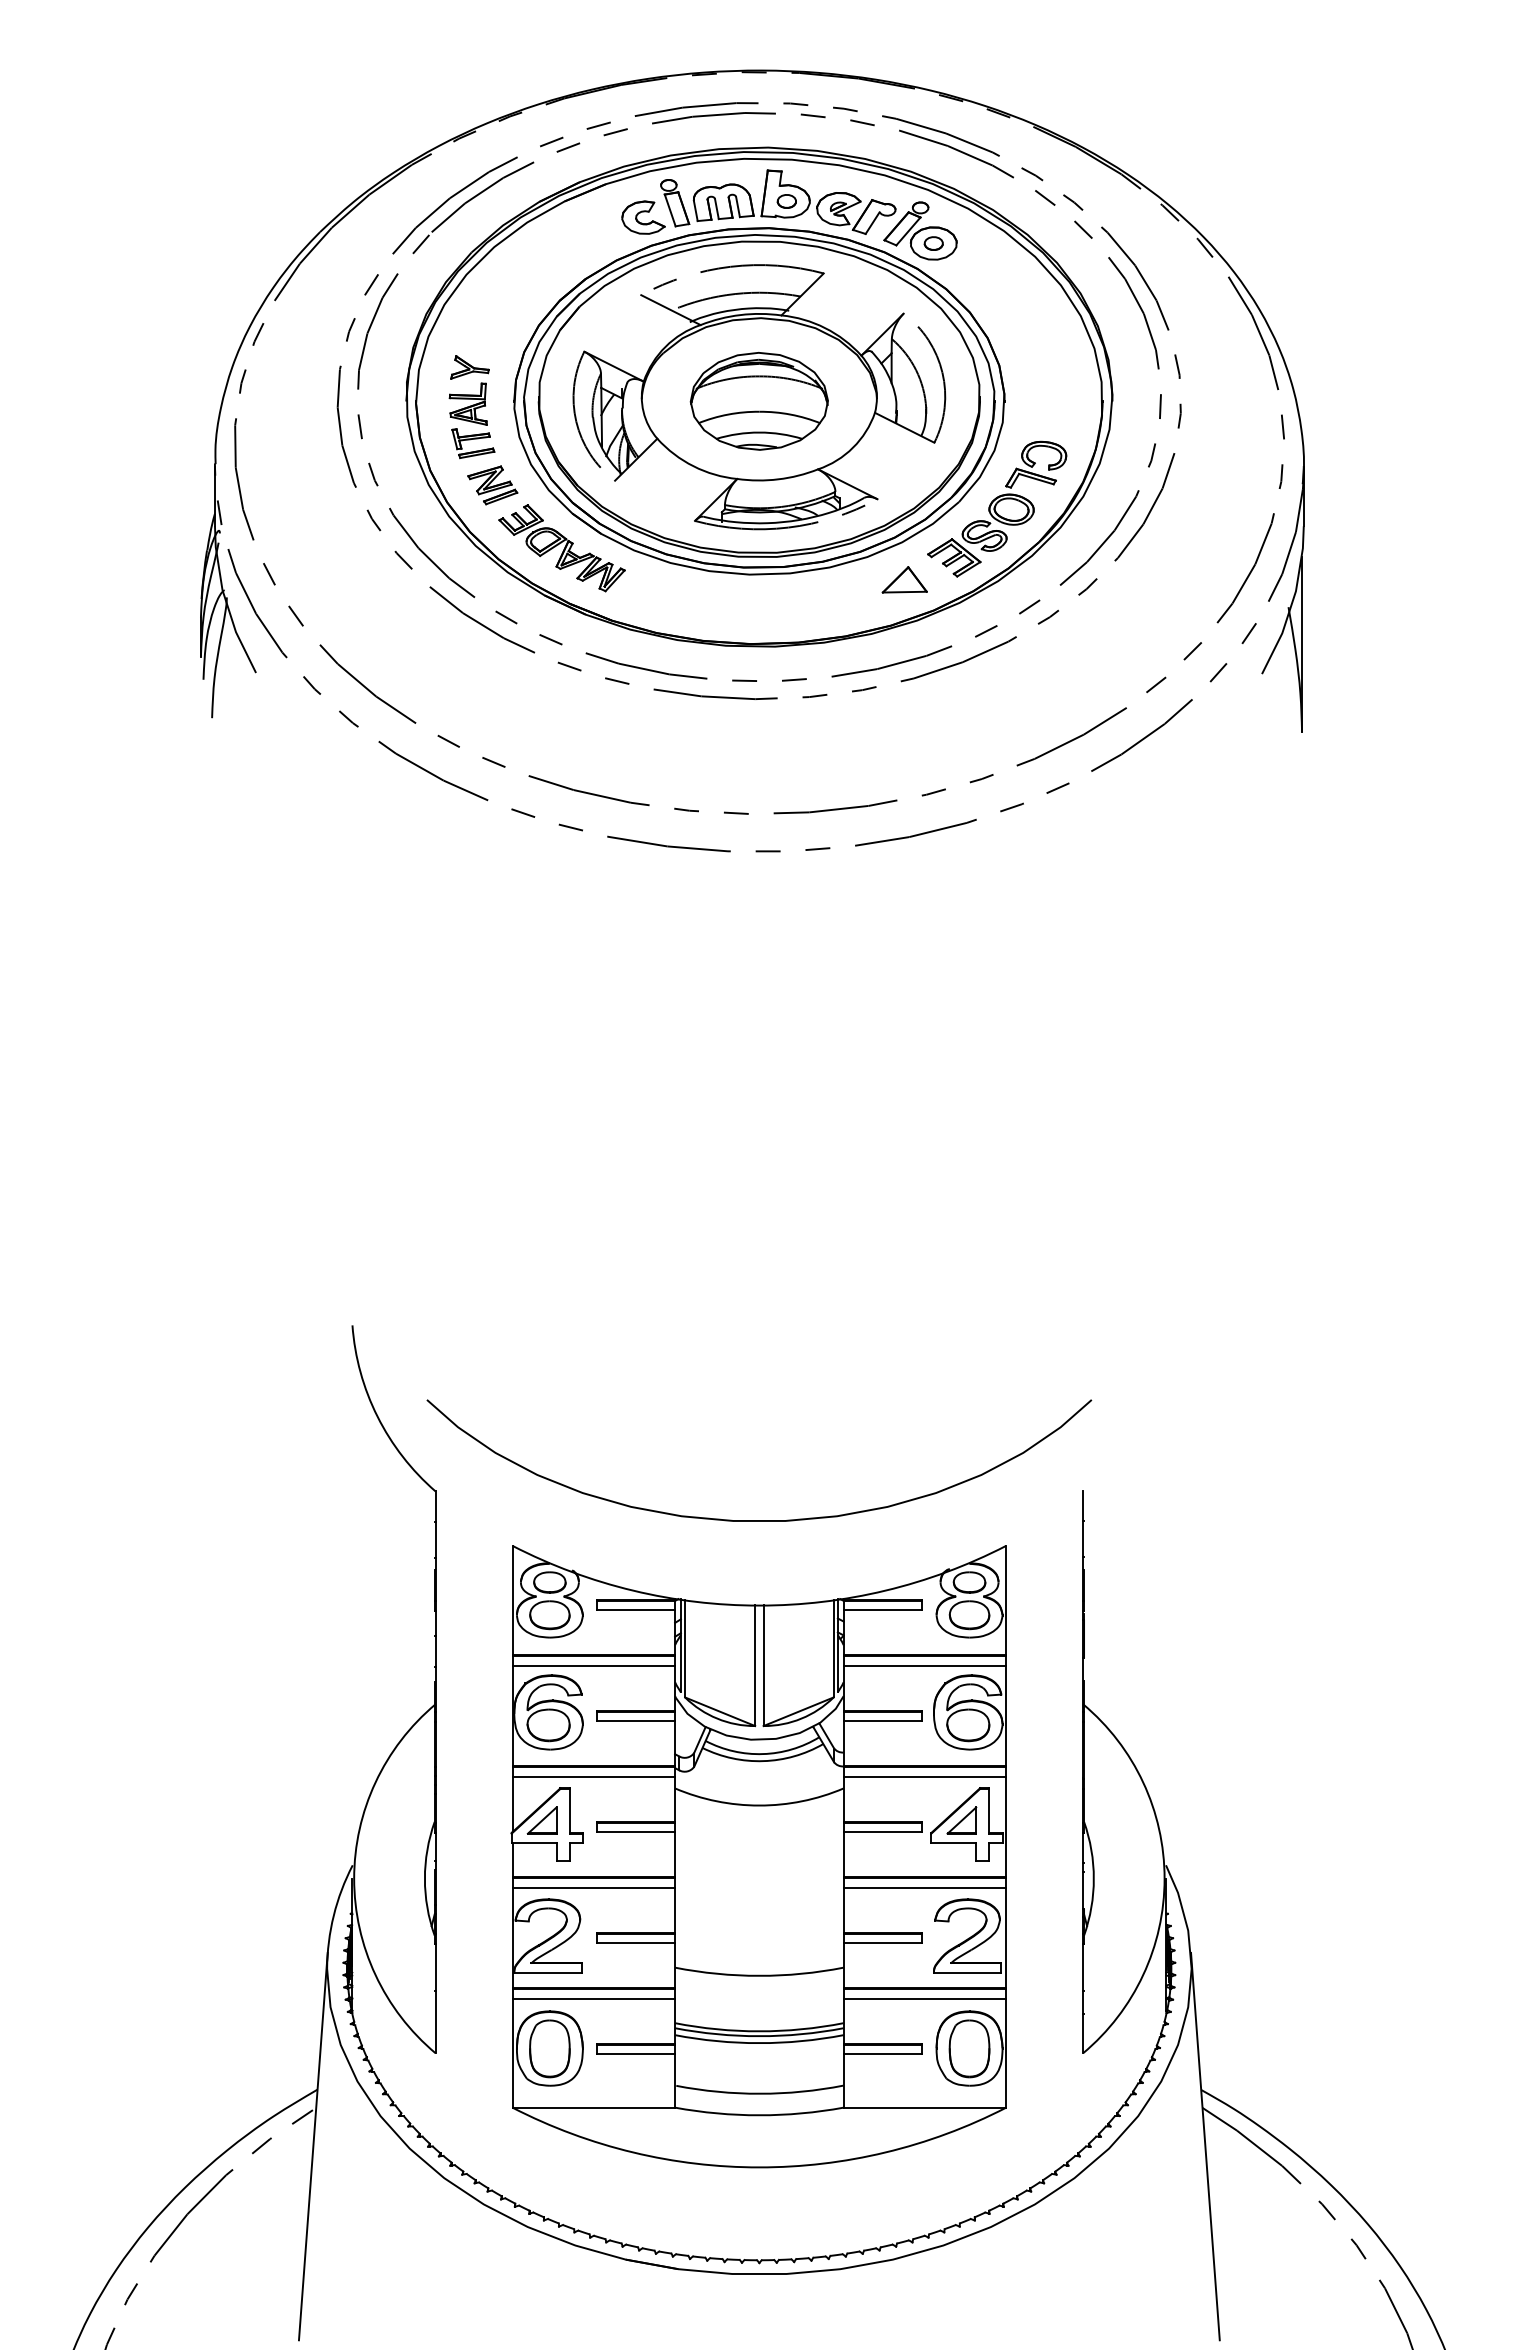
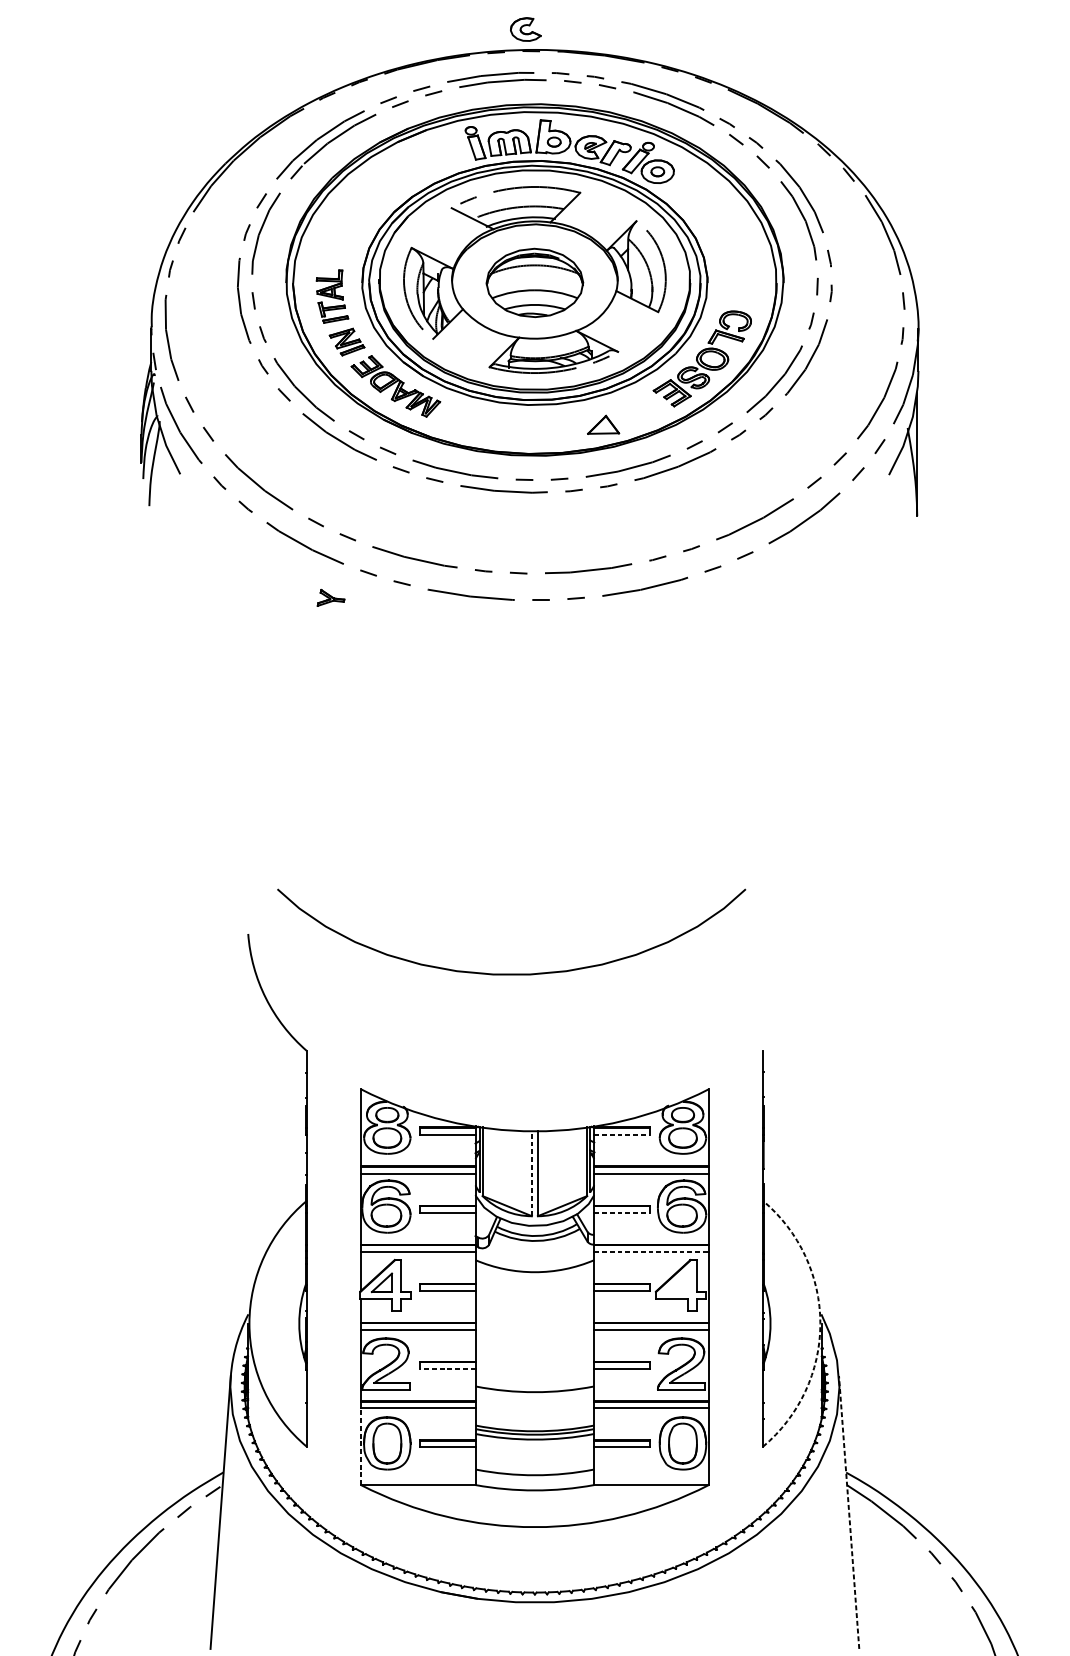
part: (643, 217) -> (525, 29), moved
part: (469, 367) -> (330, 597), moved
part: (904, 579) -> (603, 424), moved
curve: (759, 1520) -> (511, 974), moved
line: (883, 1610) -> (622, 1134), solid -> dashed
line: (755, 1665) -> (532, 1173), solid -> dashed
line: (883, 1721) -> (622, 1213), solid -> dashed
line: (925, 1776) -> (651, 1251), solid -> dashed
part: (961, 1820) -> (677, 1282), removed
arc: (1164, 1878) -> (820, 1323), solid -> dashed
line: (635, 1943) -> (447, 1369), solid -> dashed
line: (512, 2052) -> (360, 1446), solid -> dashed
line: (1205, 2146) -> (849, 1512), solid -> dashed

